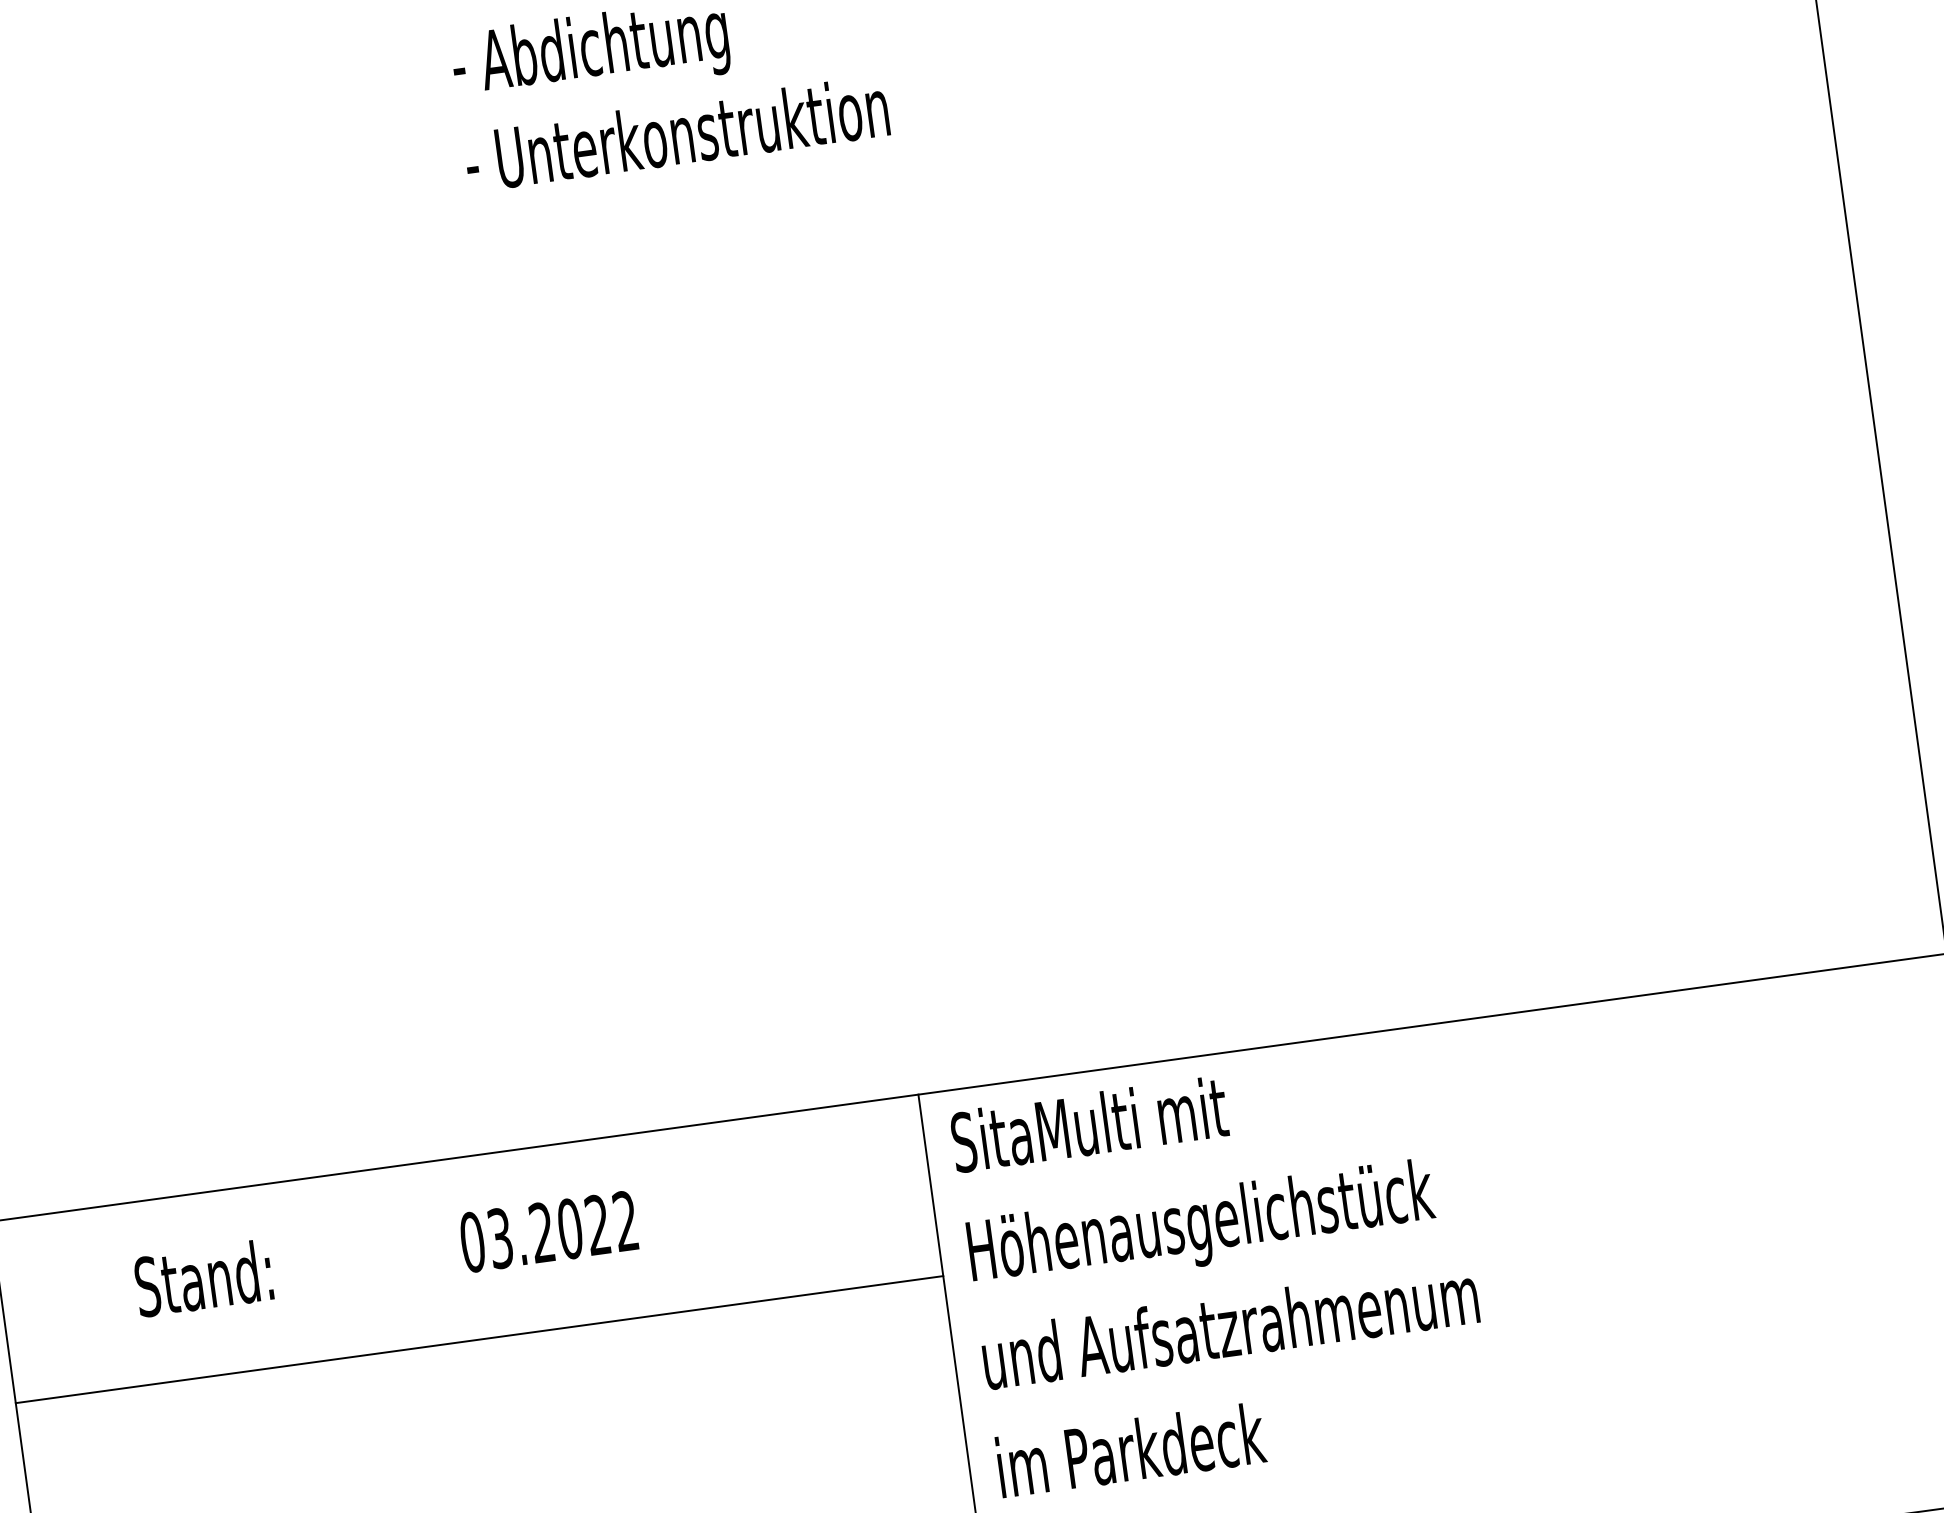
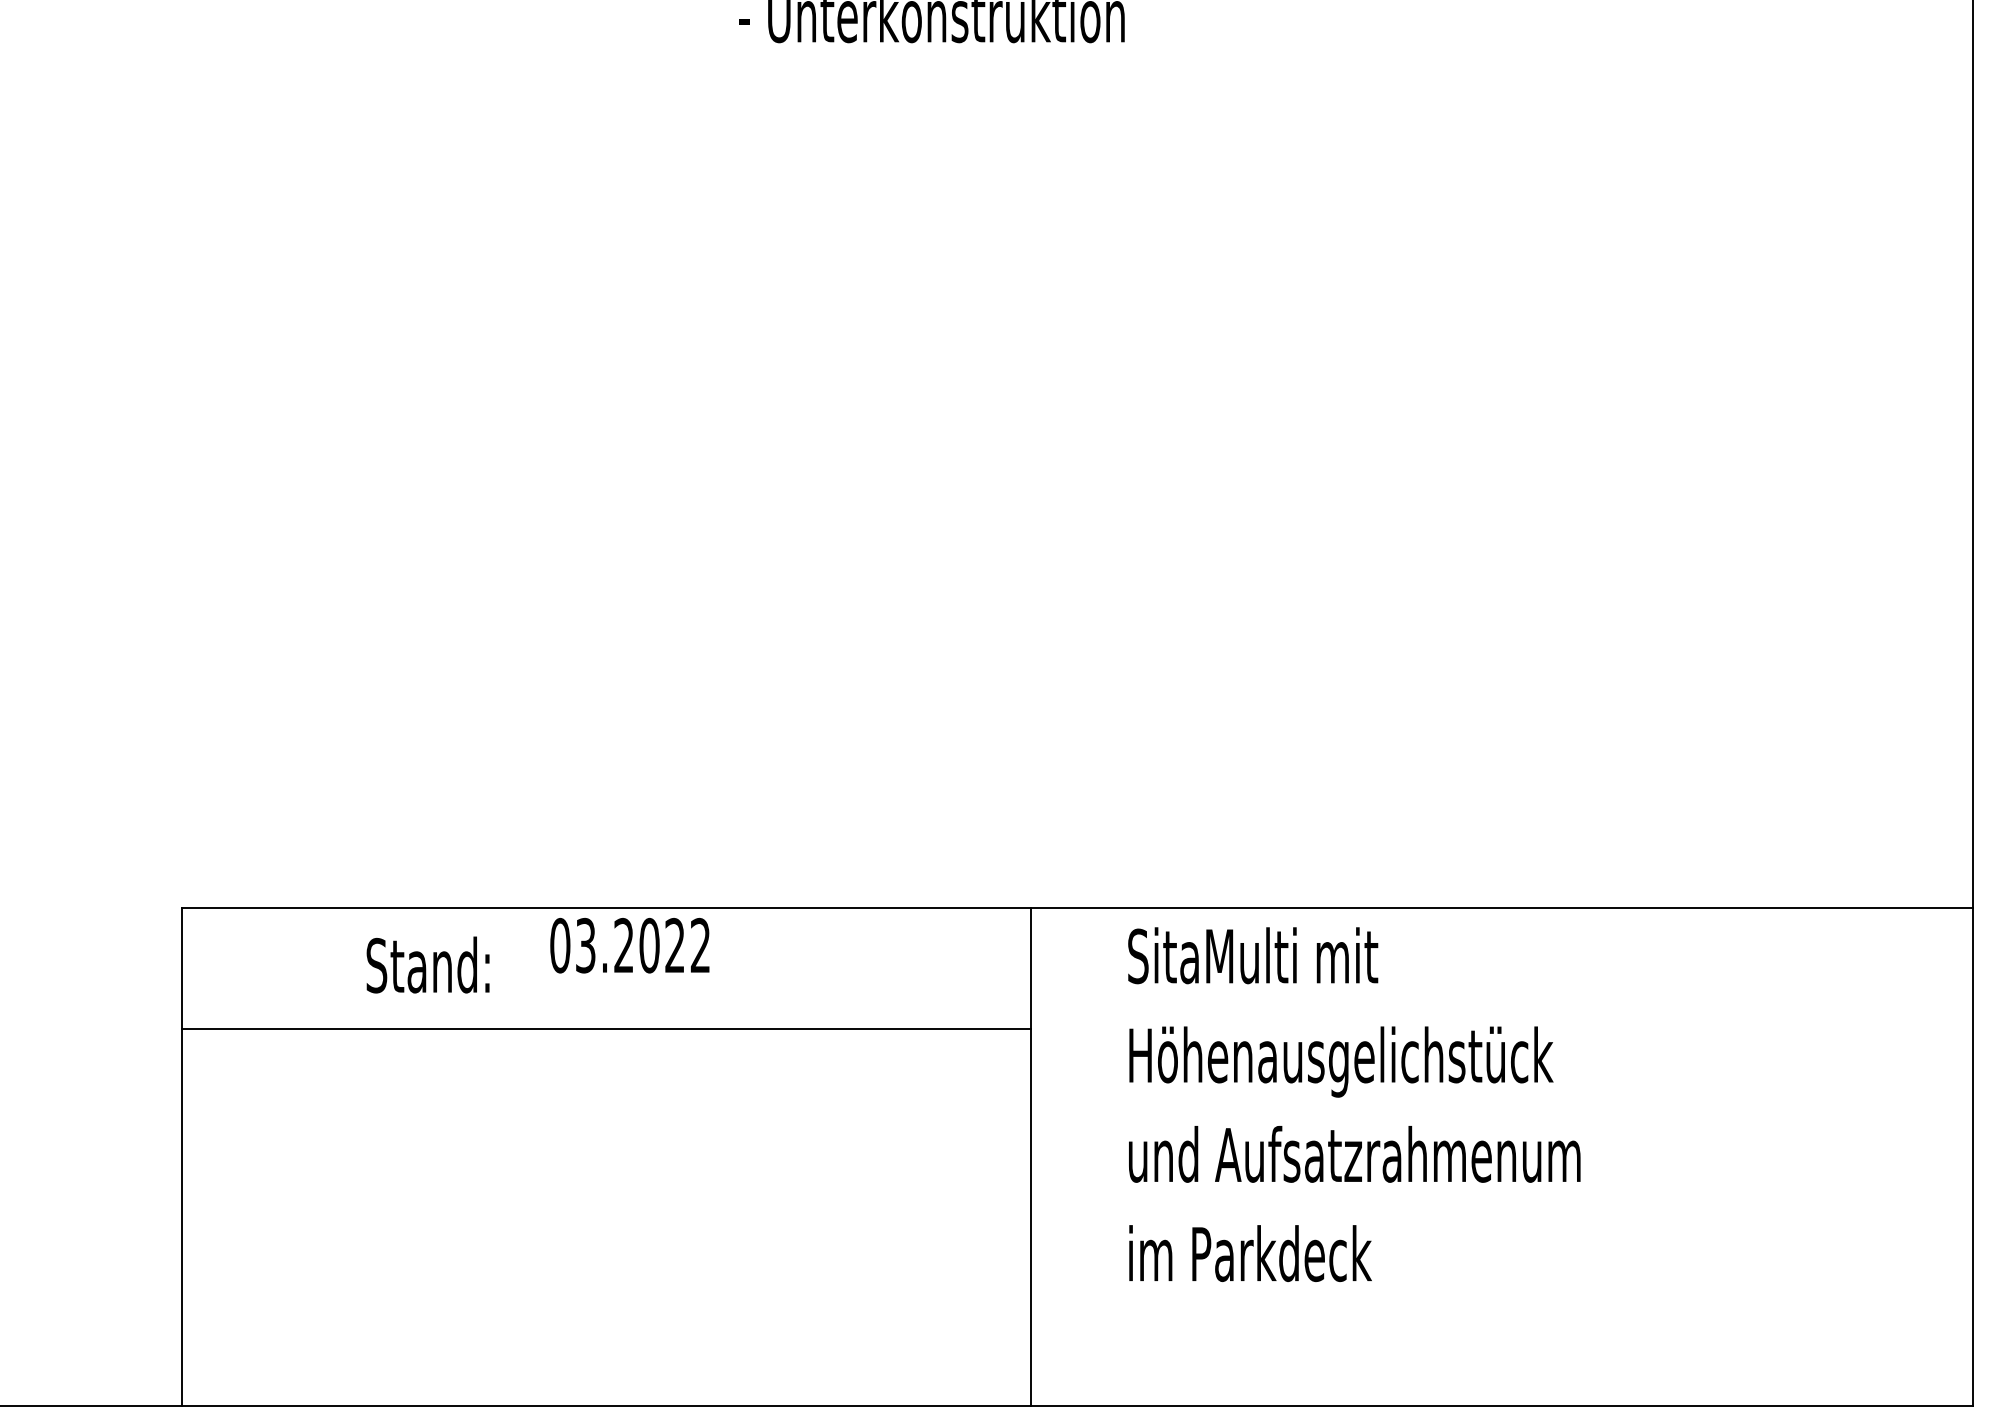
text: (548, 1231) -> (629, 945), moved
text: (1222, 1271) -> (1354, 1104), moved
text: (202, 1277) -> (427, 964), moved
line: (479, 1340) -> (606, 1029), moved

